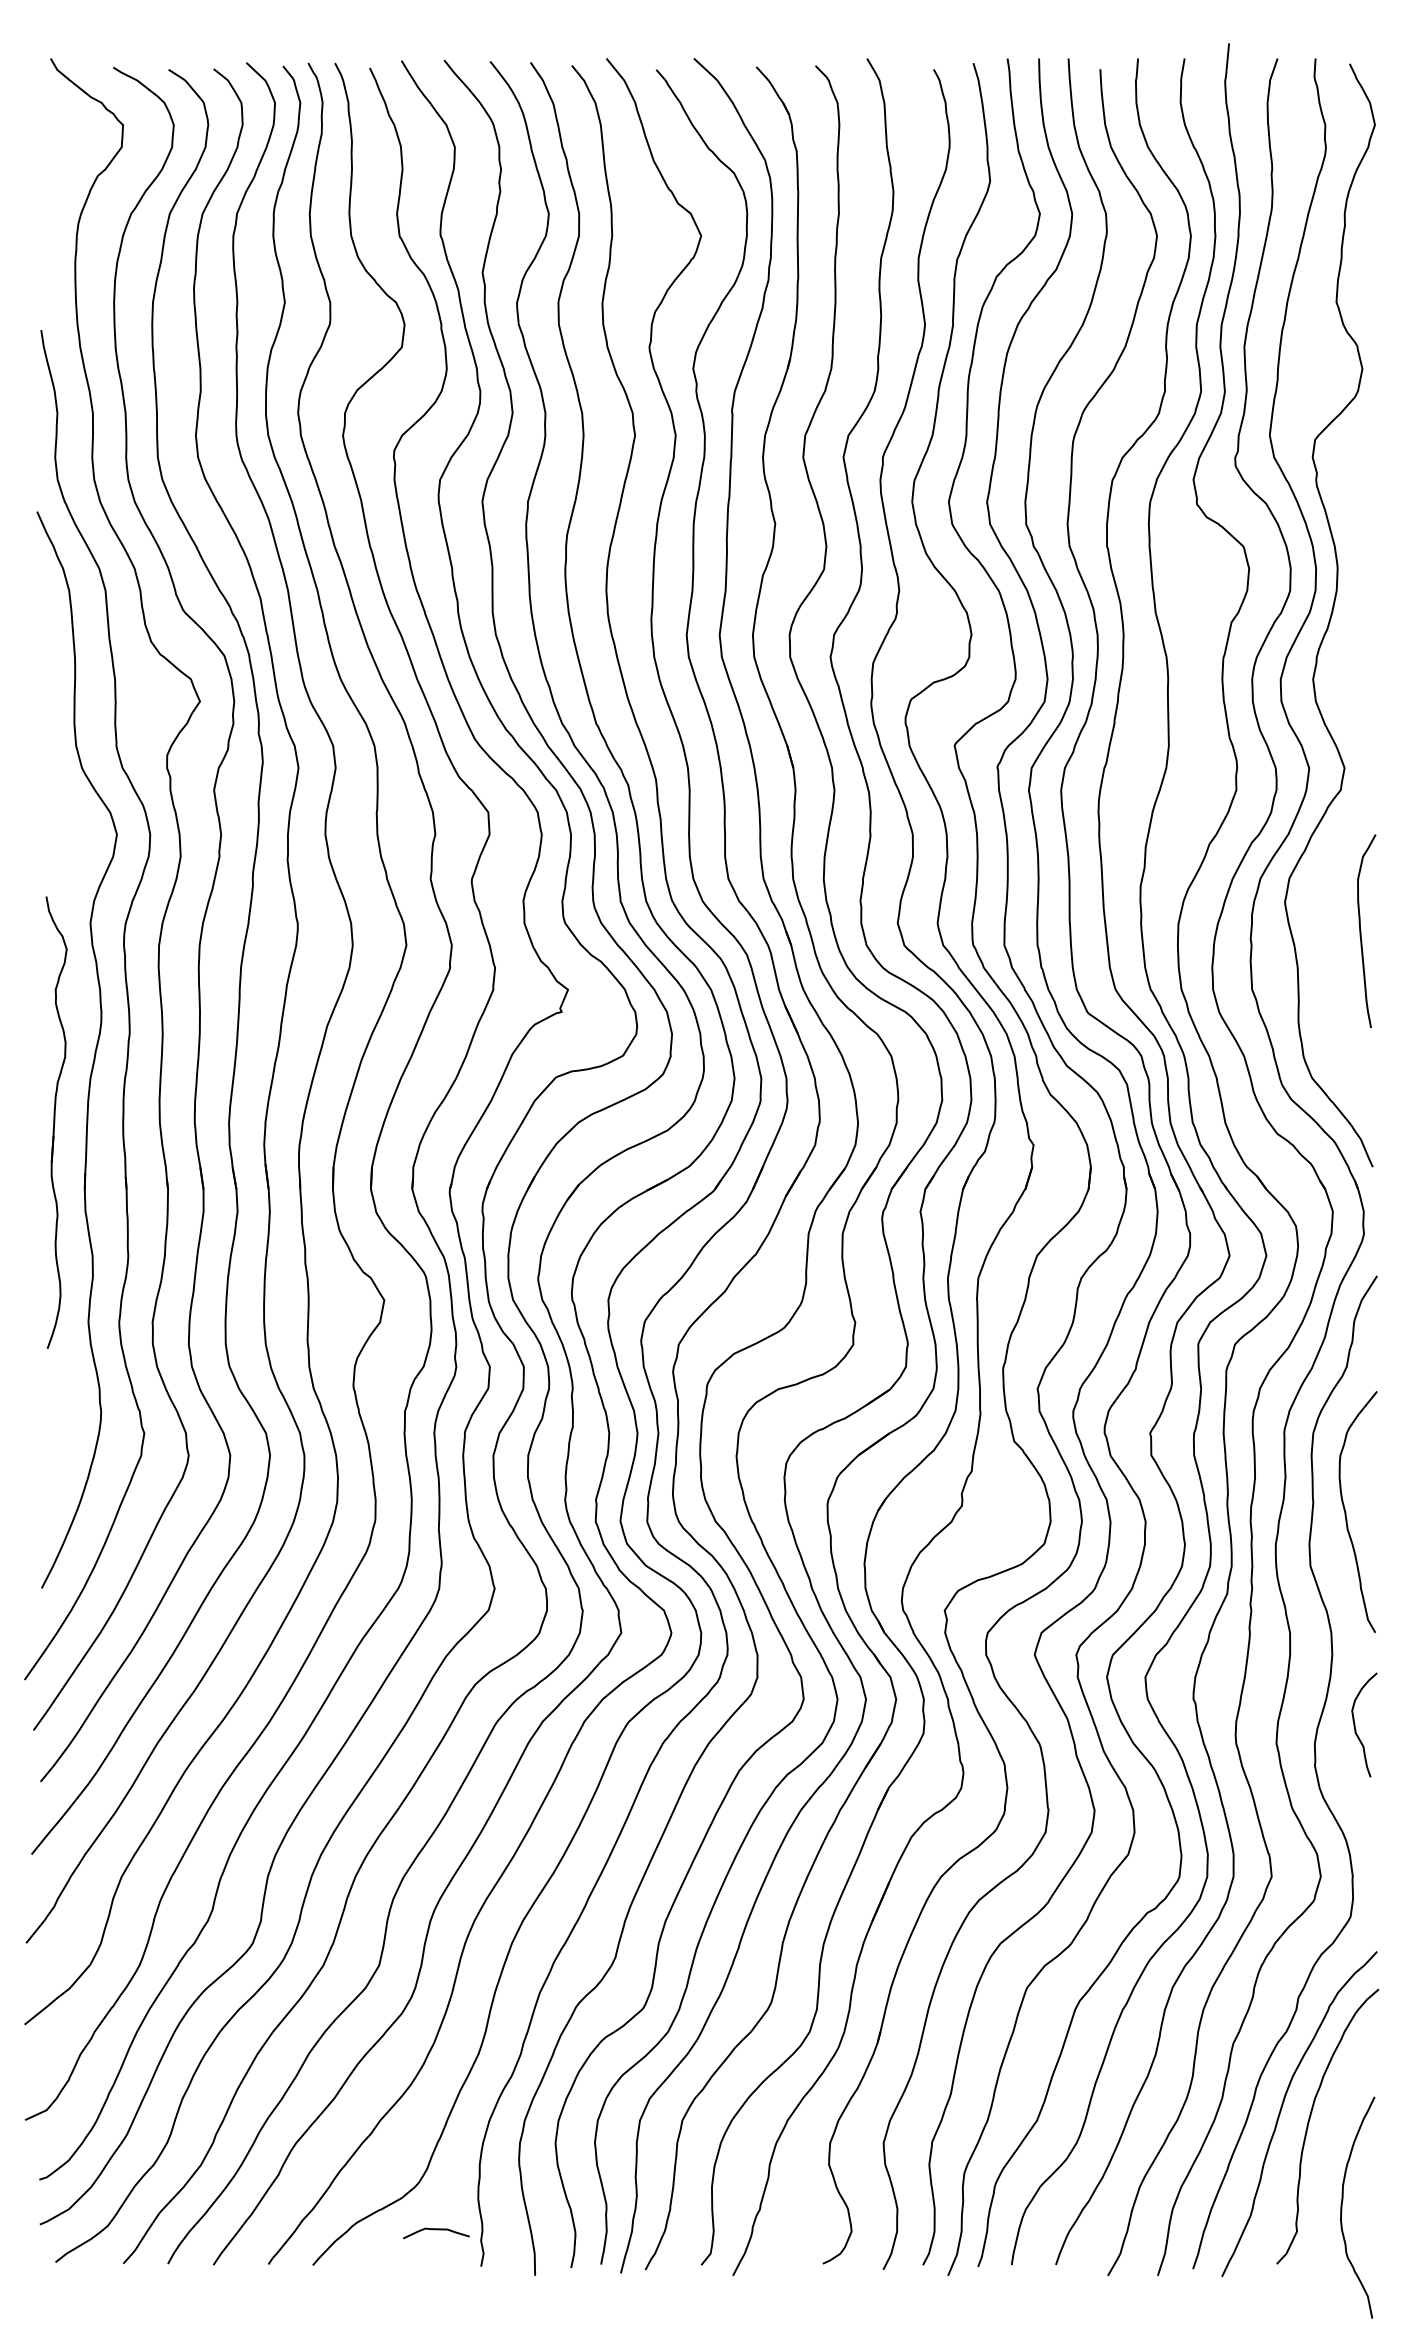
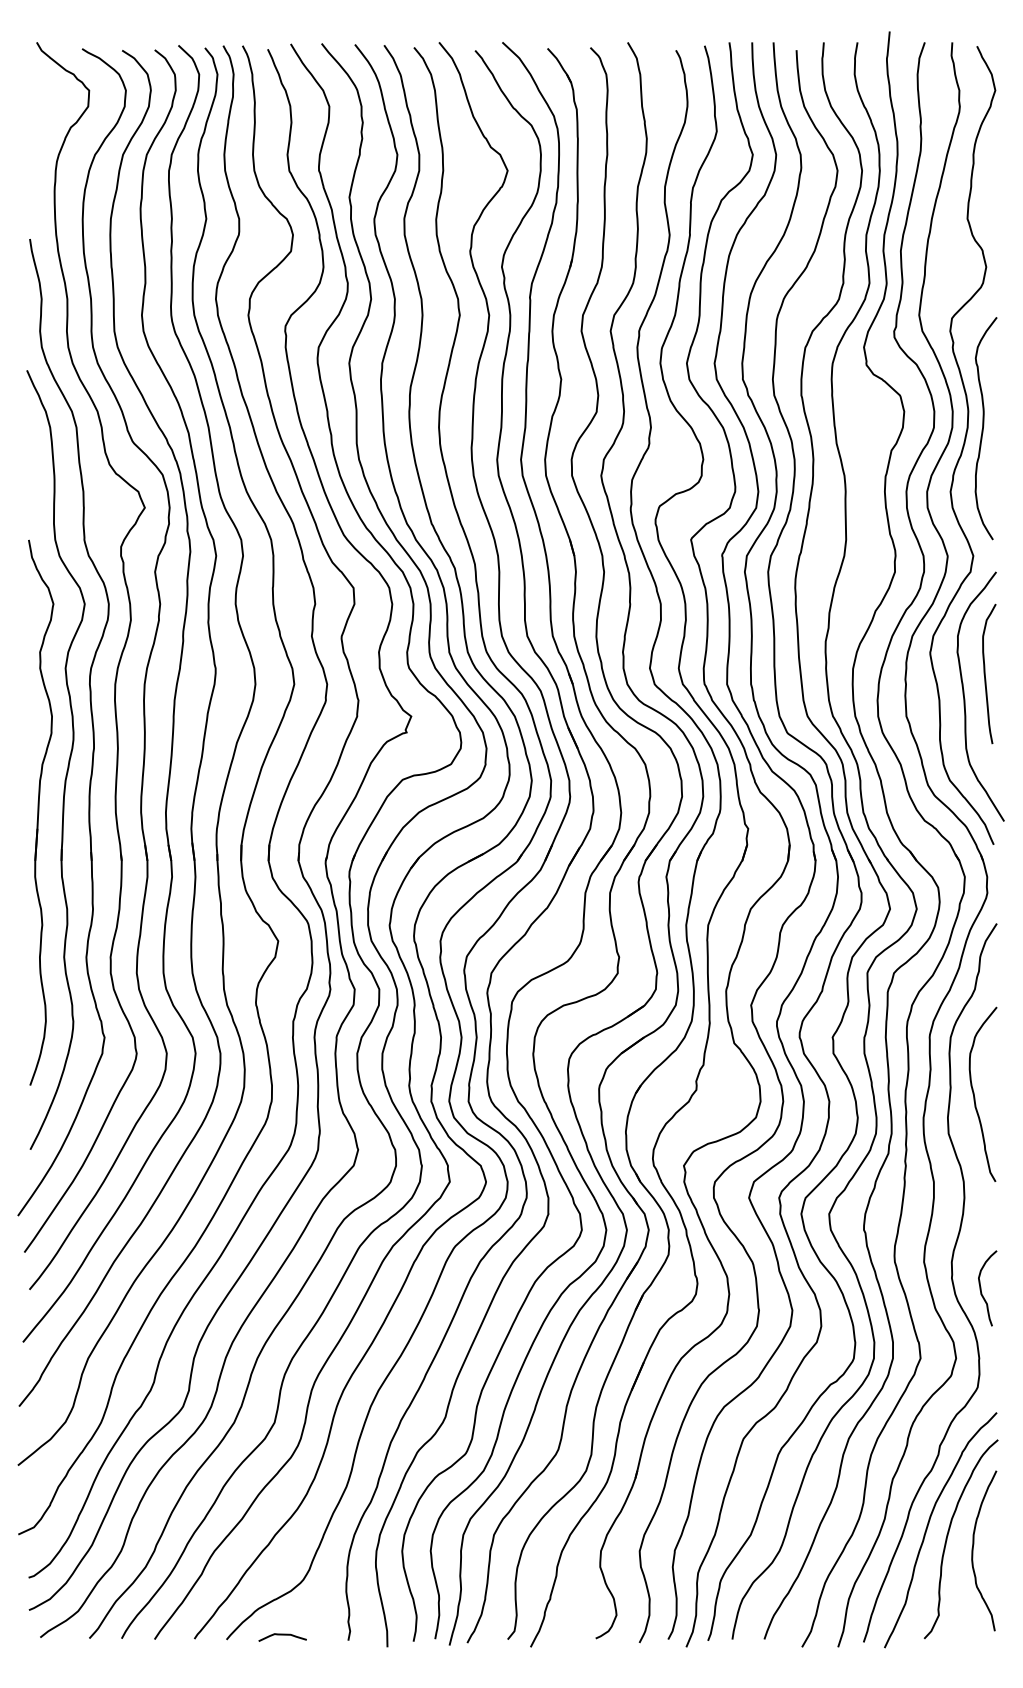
curve: (1358, 592) -> (983, 428), added
curve: (1333, 967) -> (965, 700), added
part: (56, 1122) -> (41, 812), size x1.67
curve: (1355, 1724) -> (981, 1288), moved
curve: (1342, 2207) -> (973, 1550), moved
curve: (436, 2230) -> (282, 1635), moved

